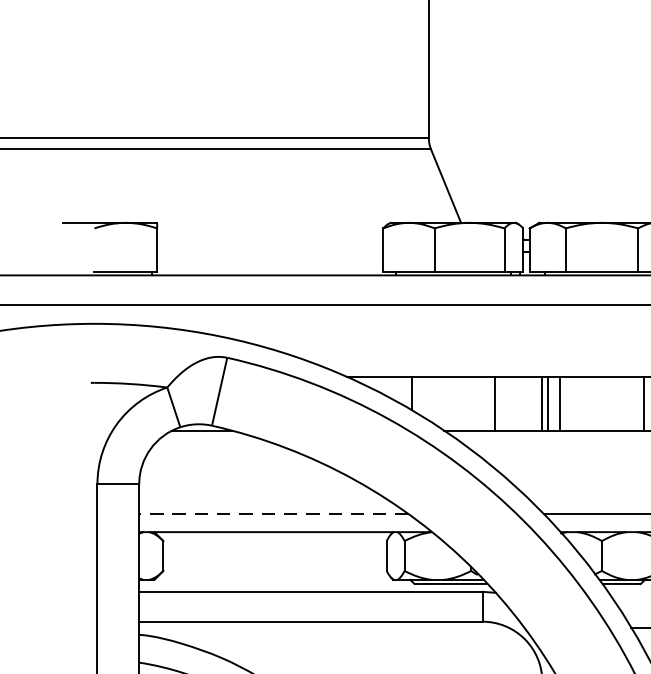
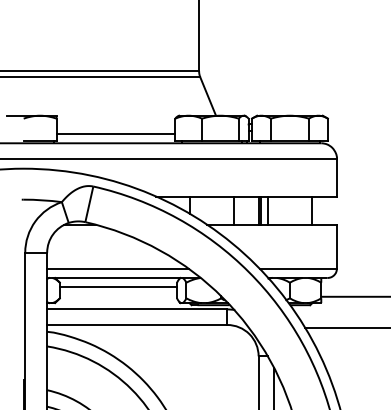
line: (269, 256) -> (115, 133), added
line: (273, 514) -> (117, 268), dashed -> solid
line: (275, 550) -> (118, 287), added

